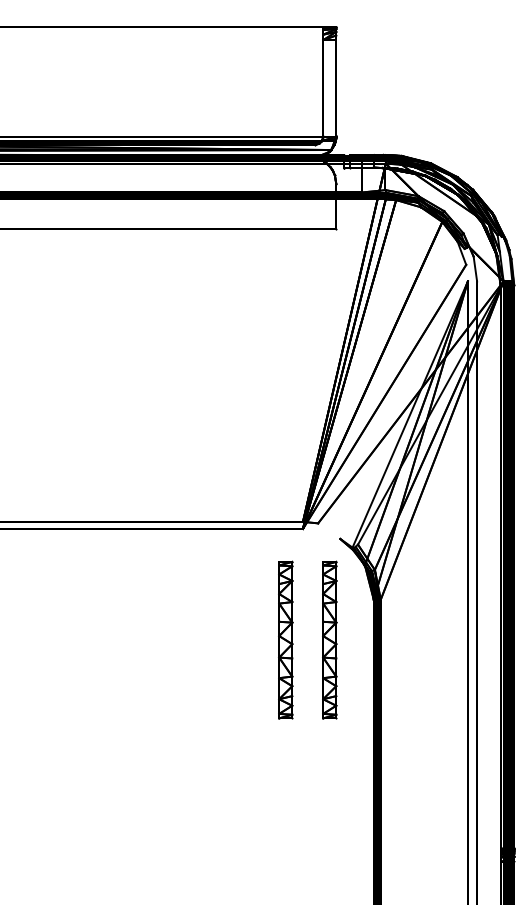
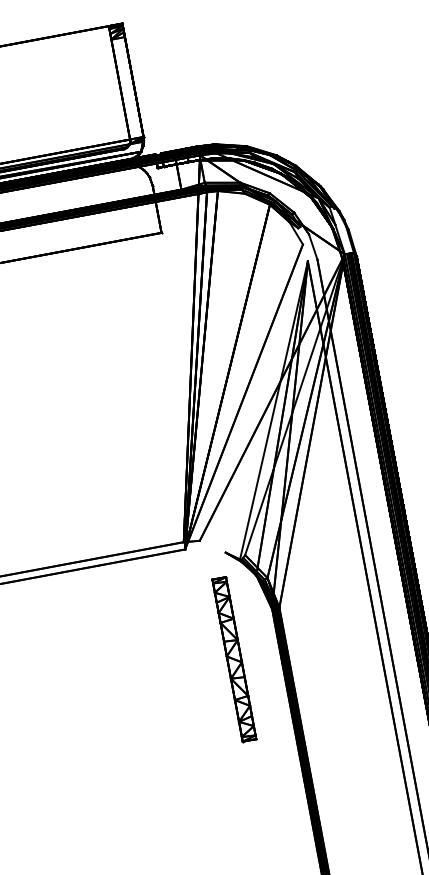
part: (285, 639) -> (188, 667), removed

